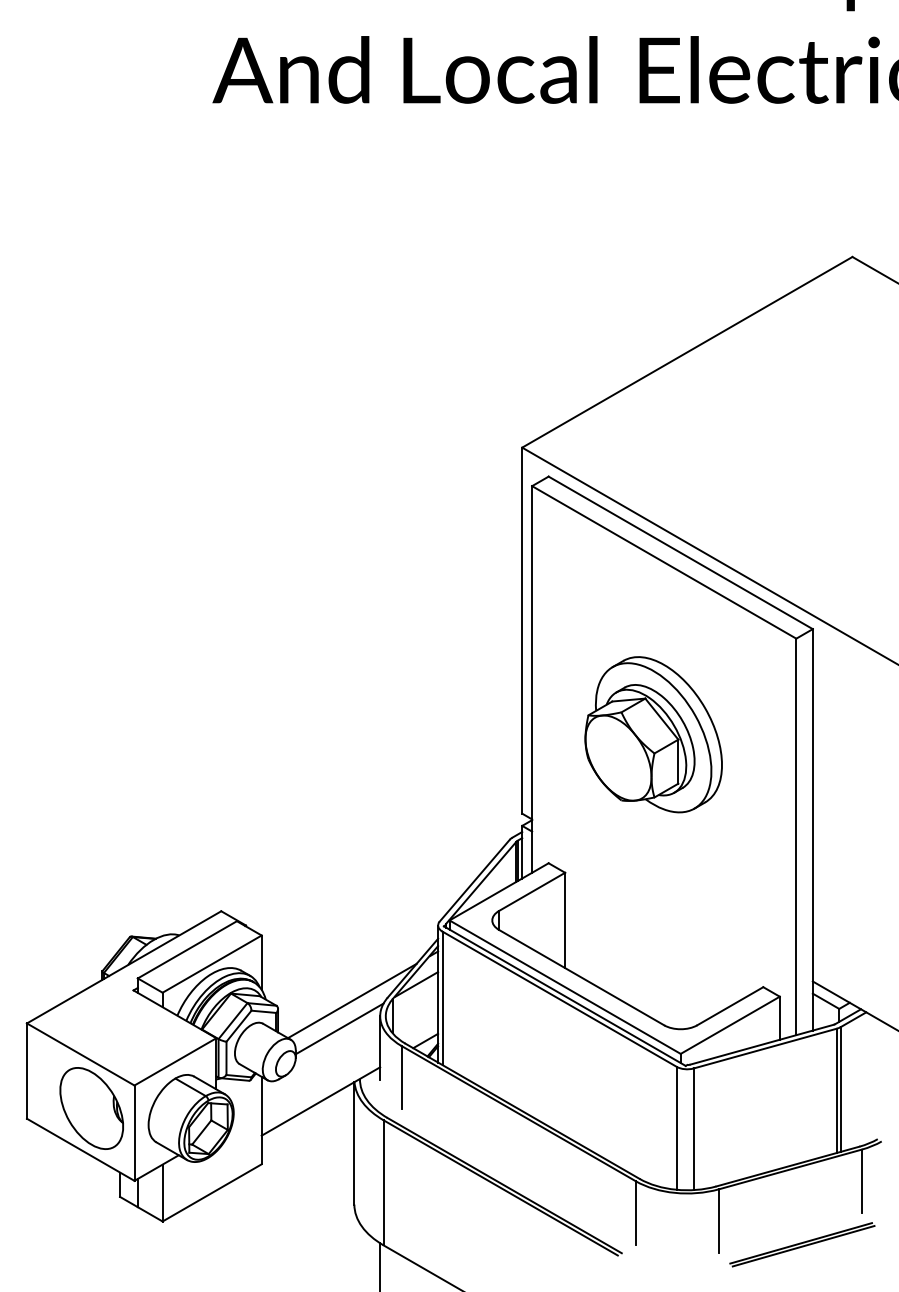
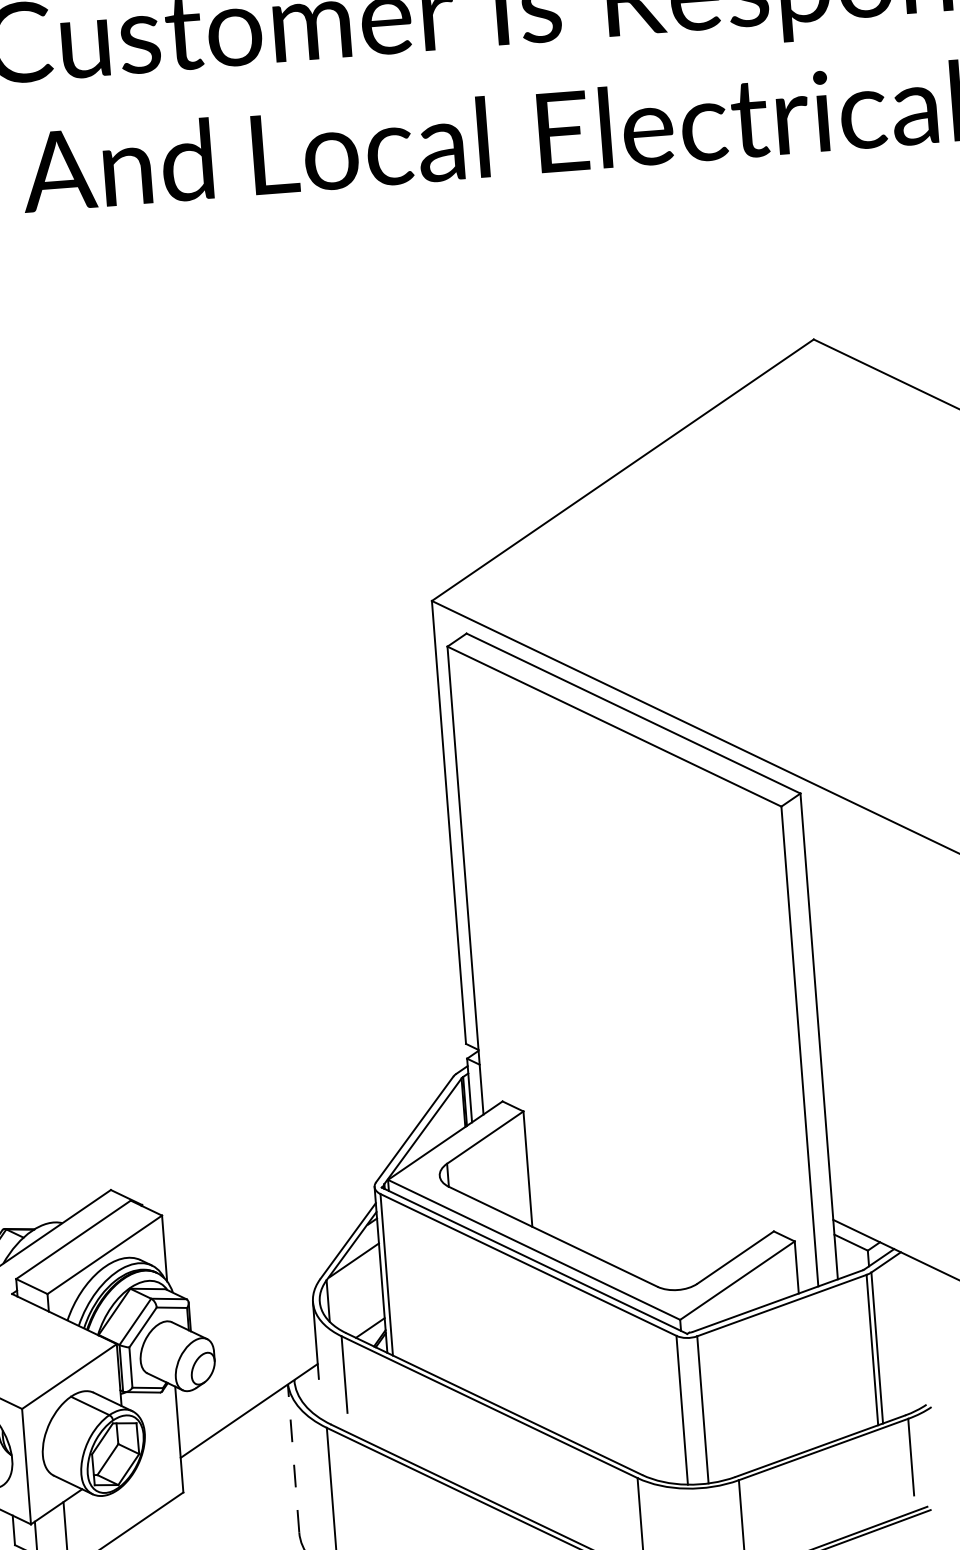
part: (653, 734) -> (617, 935), removed
line: (352, 1000) -> (278, 1285), removed
line: (339, 1028) -> (264, 1320), removed
line: (354, 1142) -> (293, 1457), solid -> dashed

